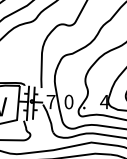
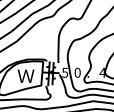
text: (51, 101) -> (65, 72), 7 -> 5

